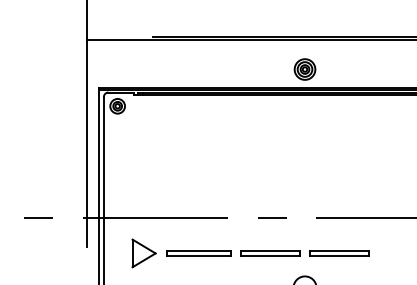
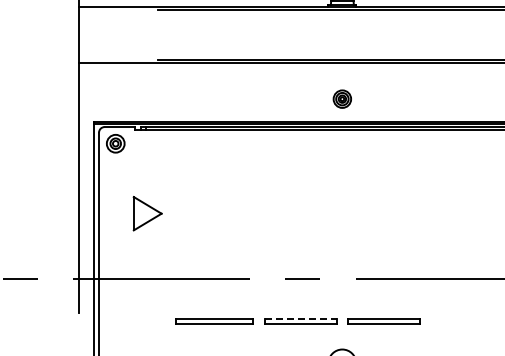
part: (305, 68) -> (342, 98), size x0.7
line: (271, 250) -> (301, 318), solid -> dashed
part: (143, 253) -> (147, 213), moved

